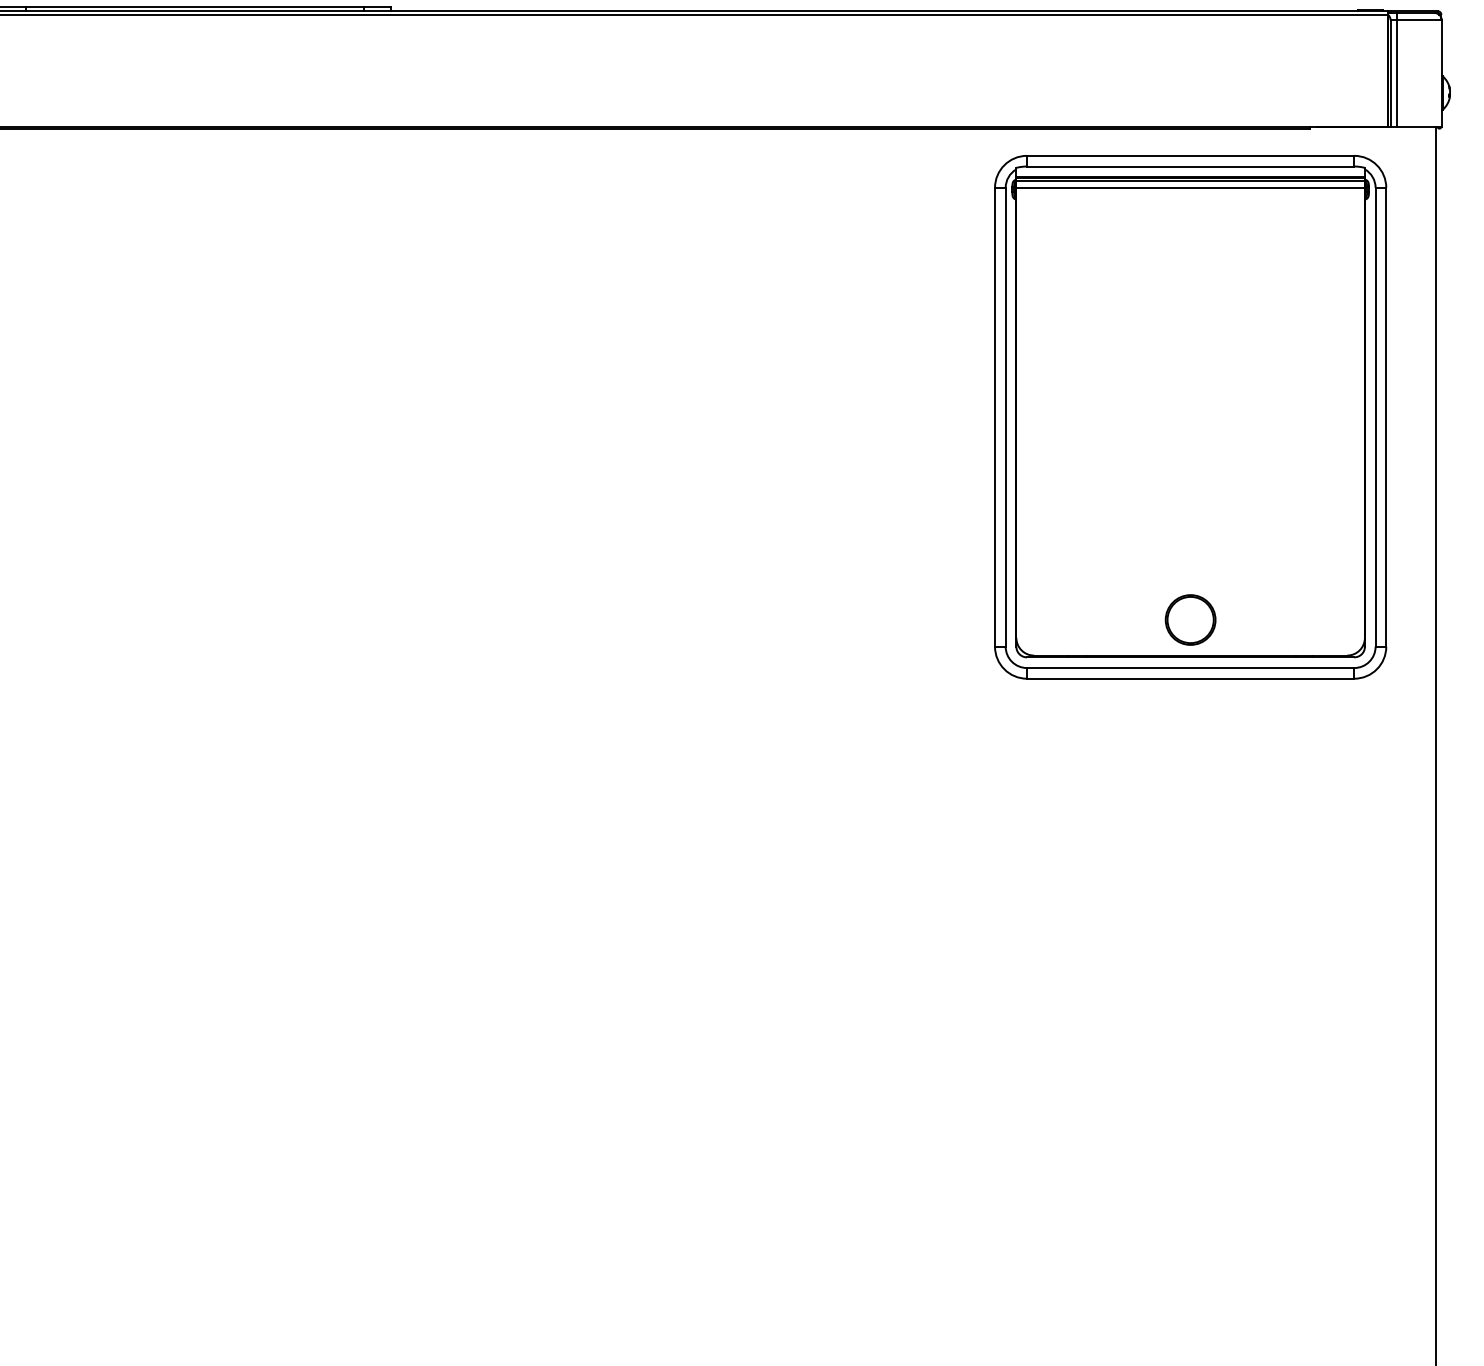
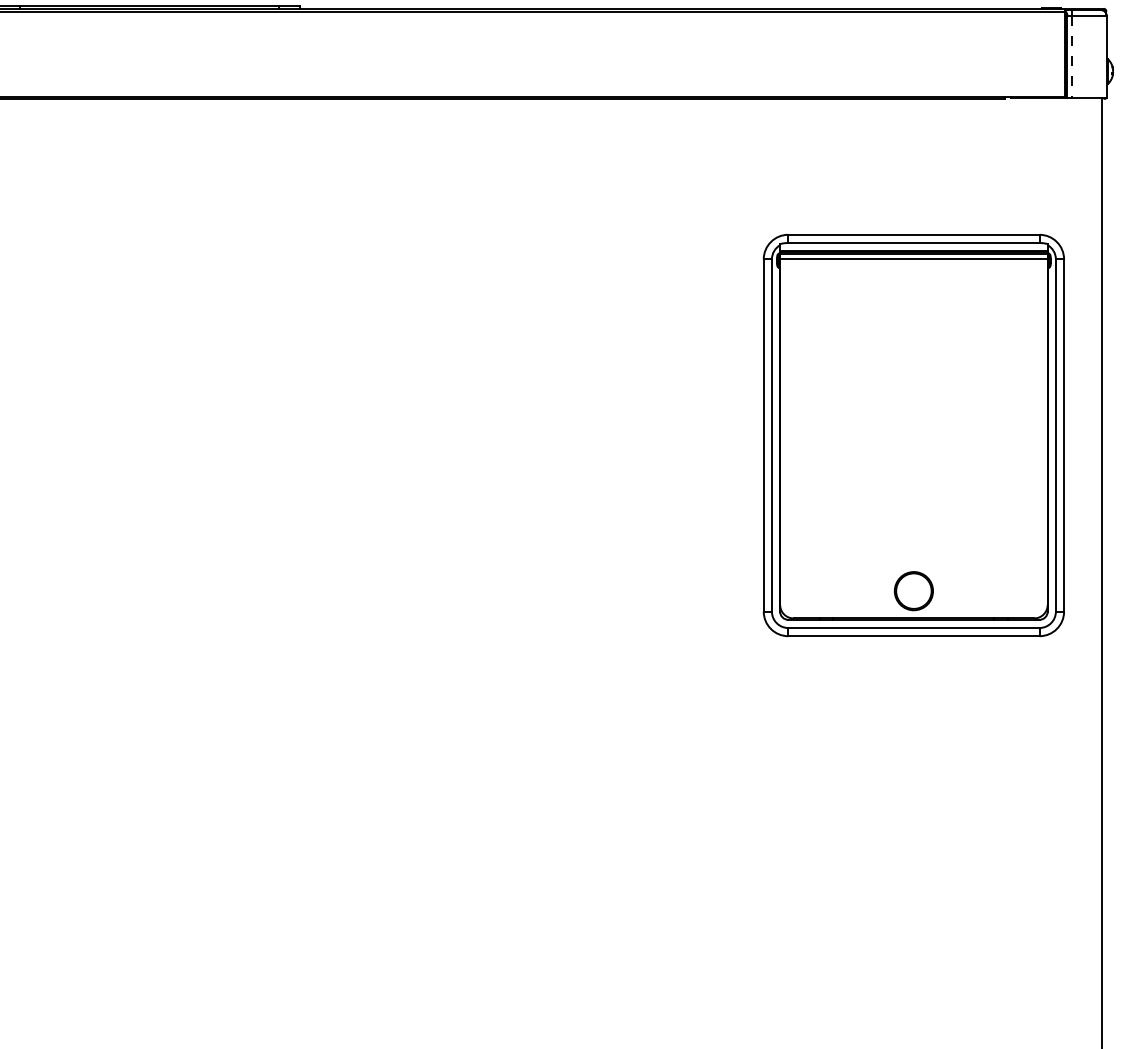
line: (1397, 73) -> (1072, 56), solid -> dashed
part: (1190, 417) -> (913, 435), moved

